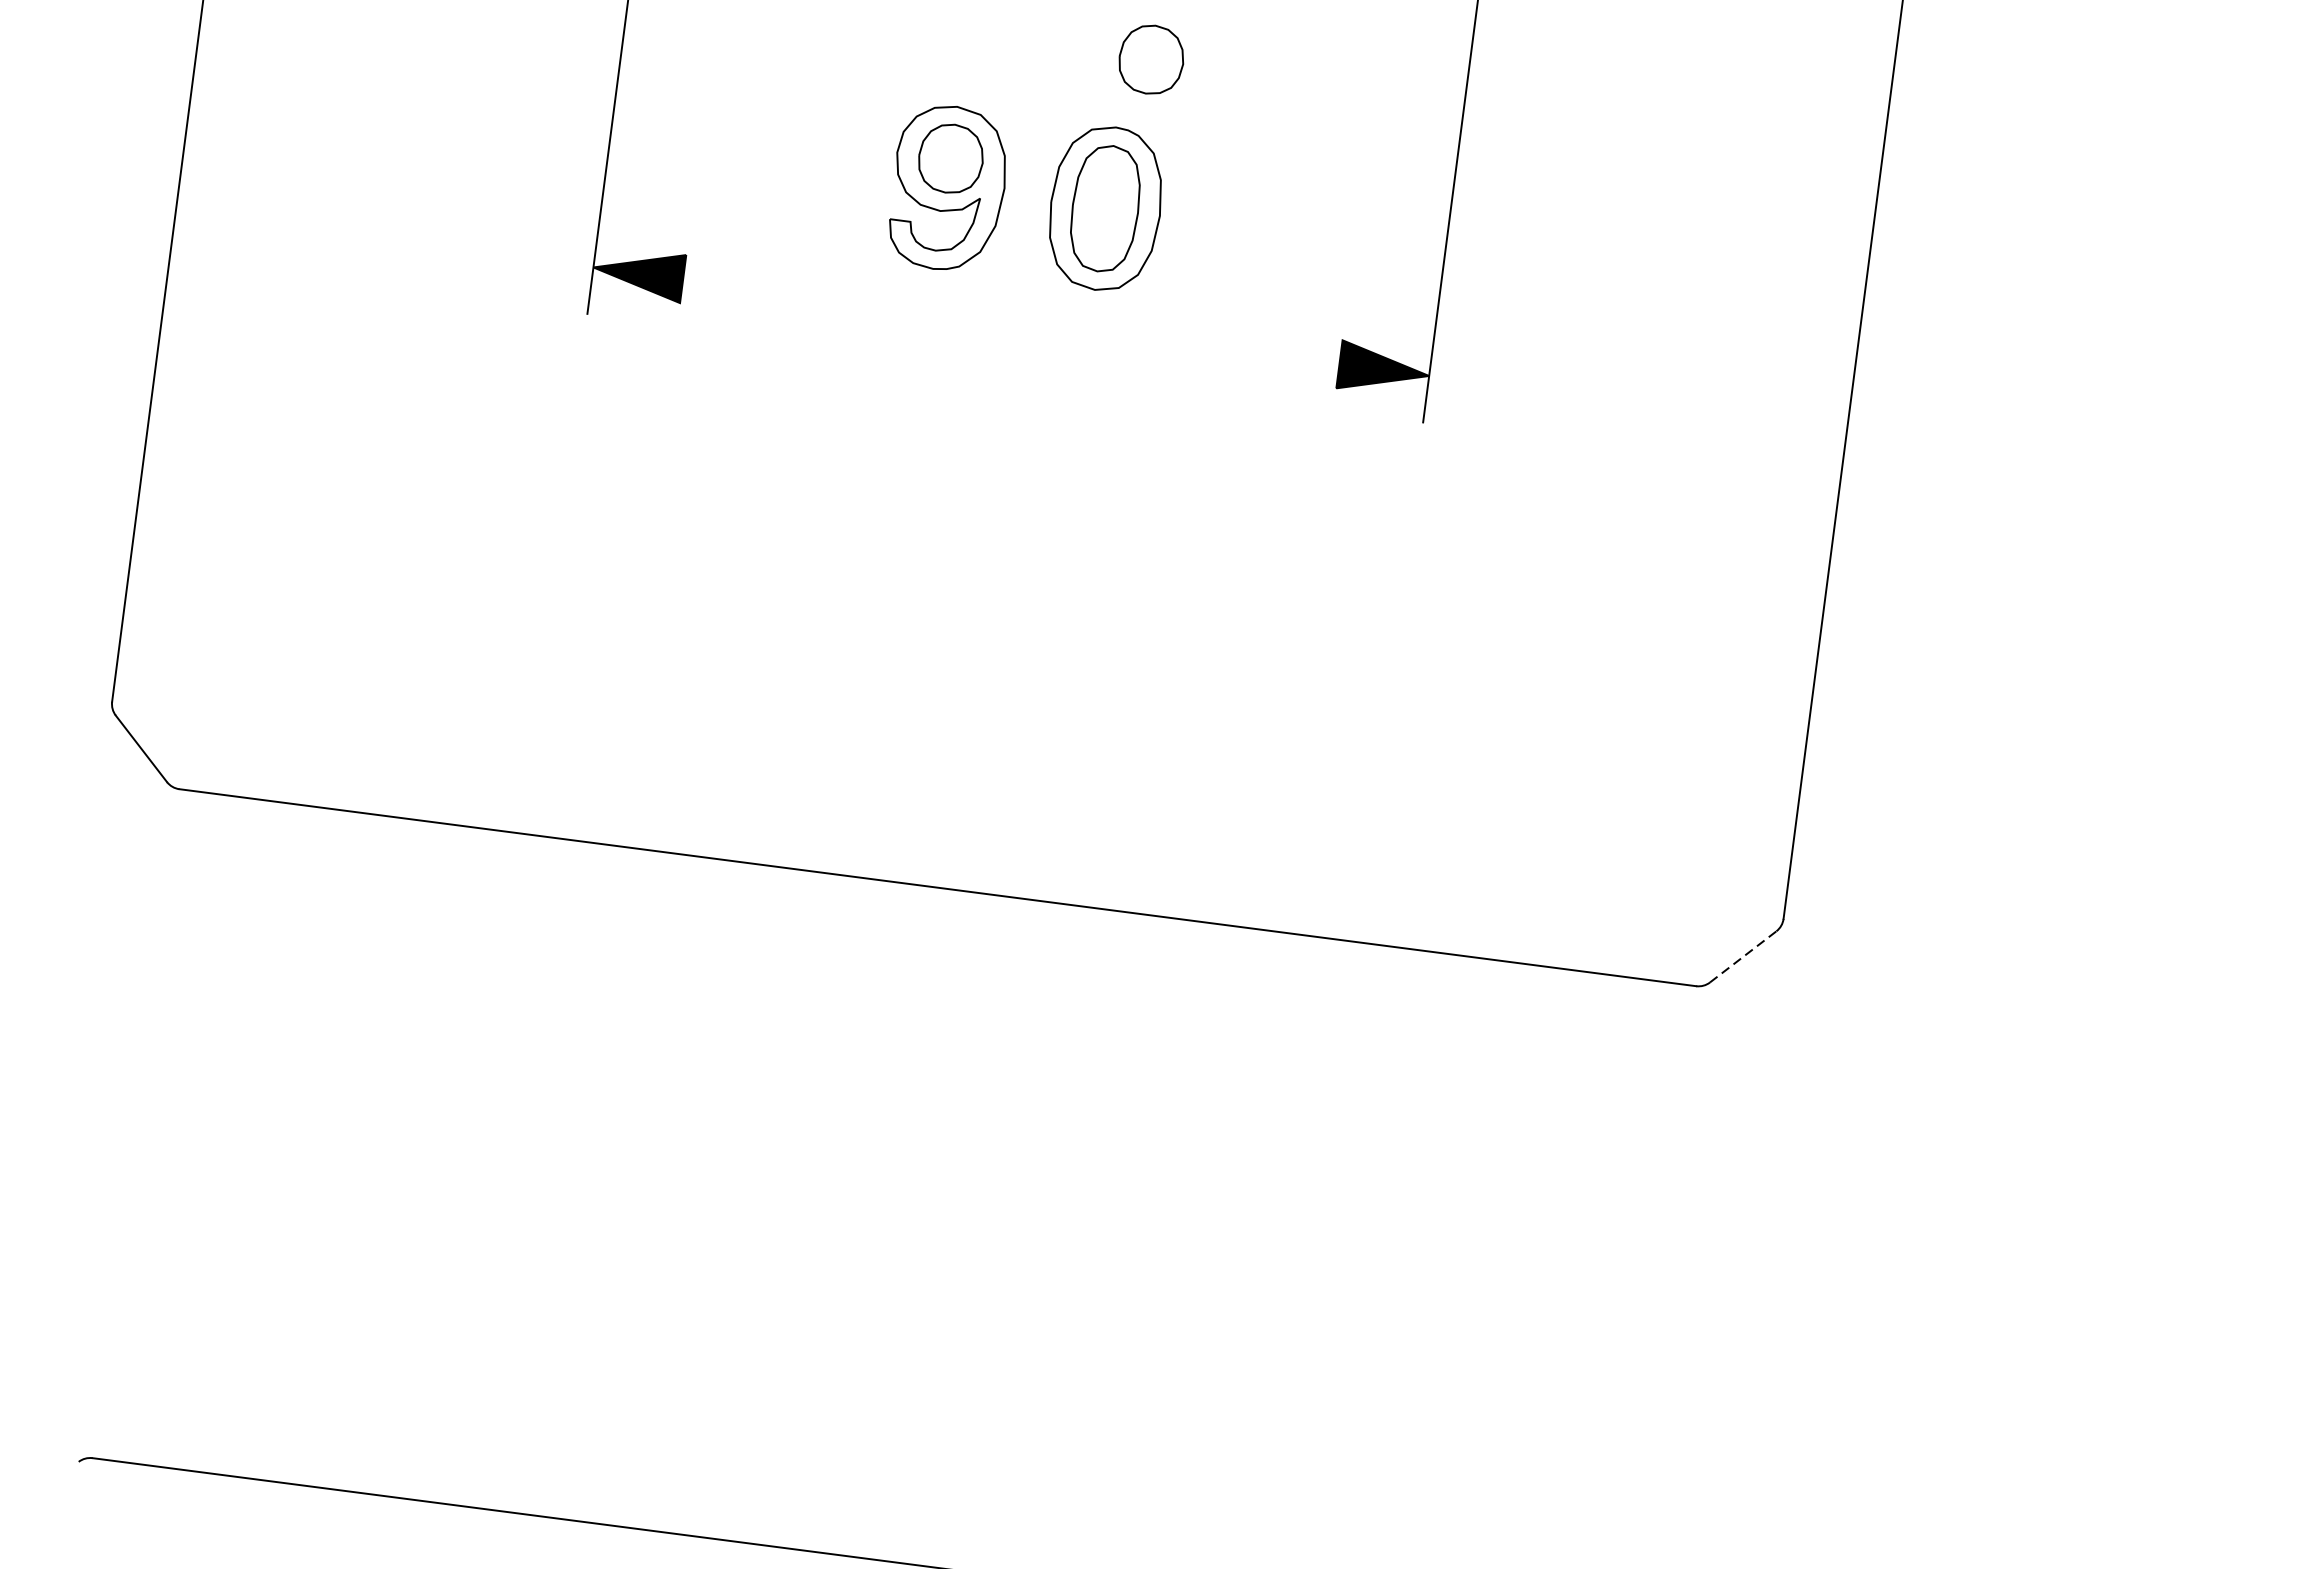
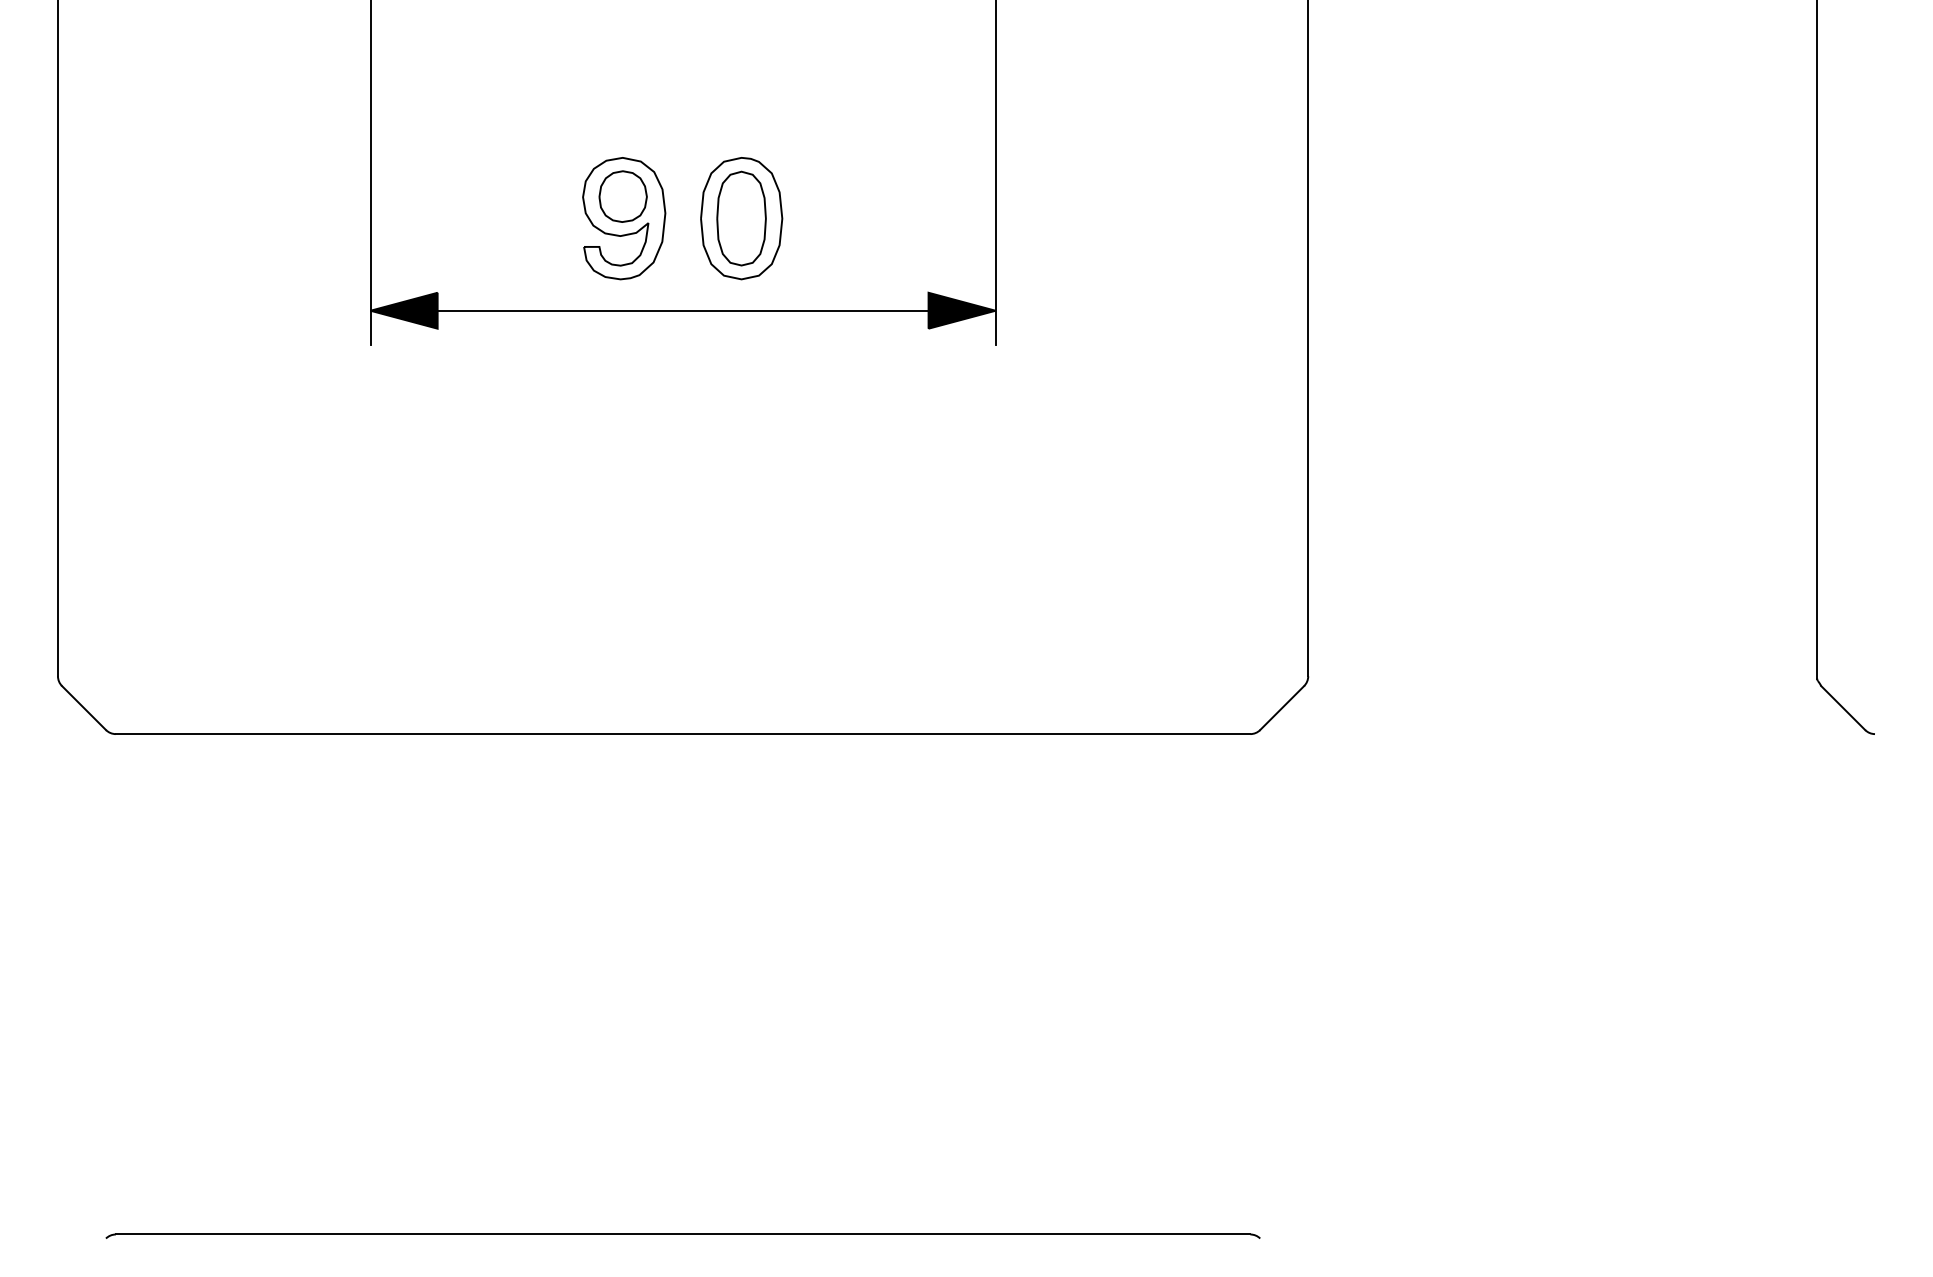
part: (1150, 59) -> (760, 104), removed
line: (1010, 321) -> (682, 310), added
line: (1743, 956) -> (1282, 707), dashed -> solid

